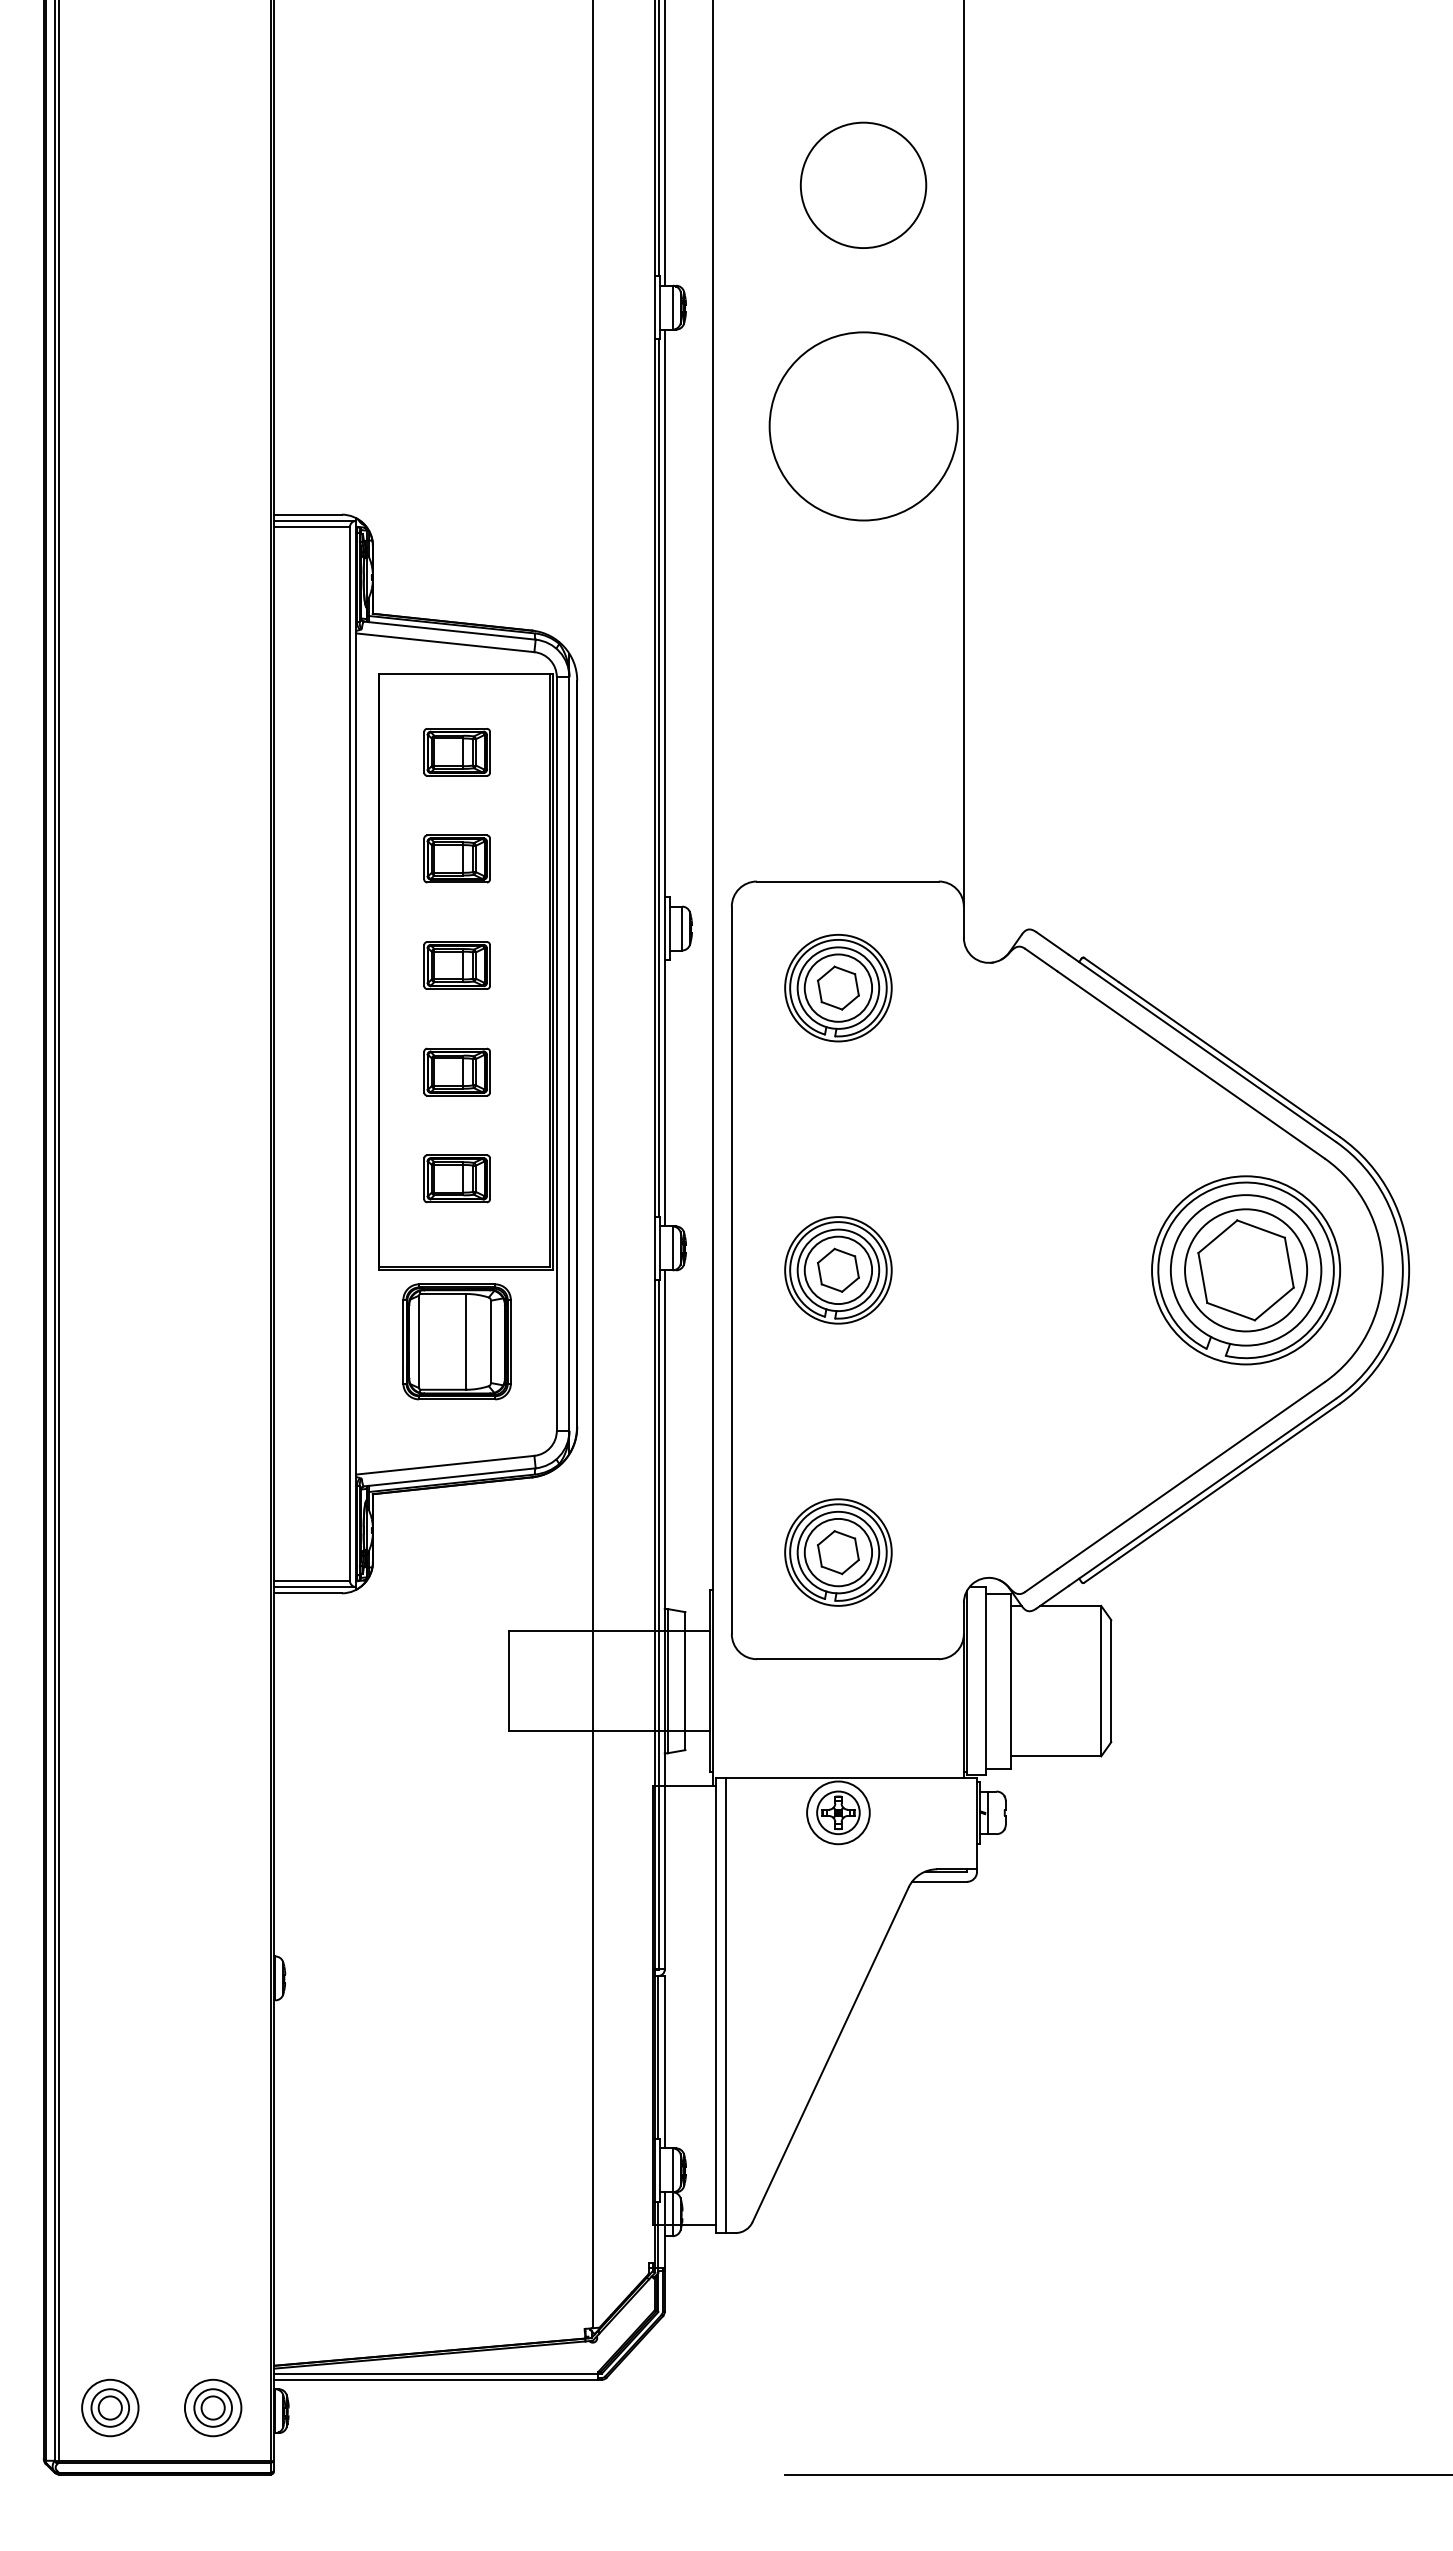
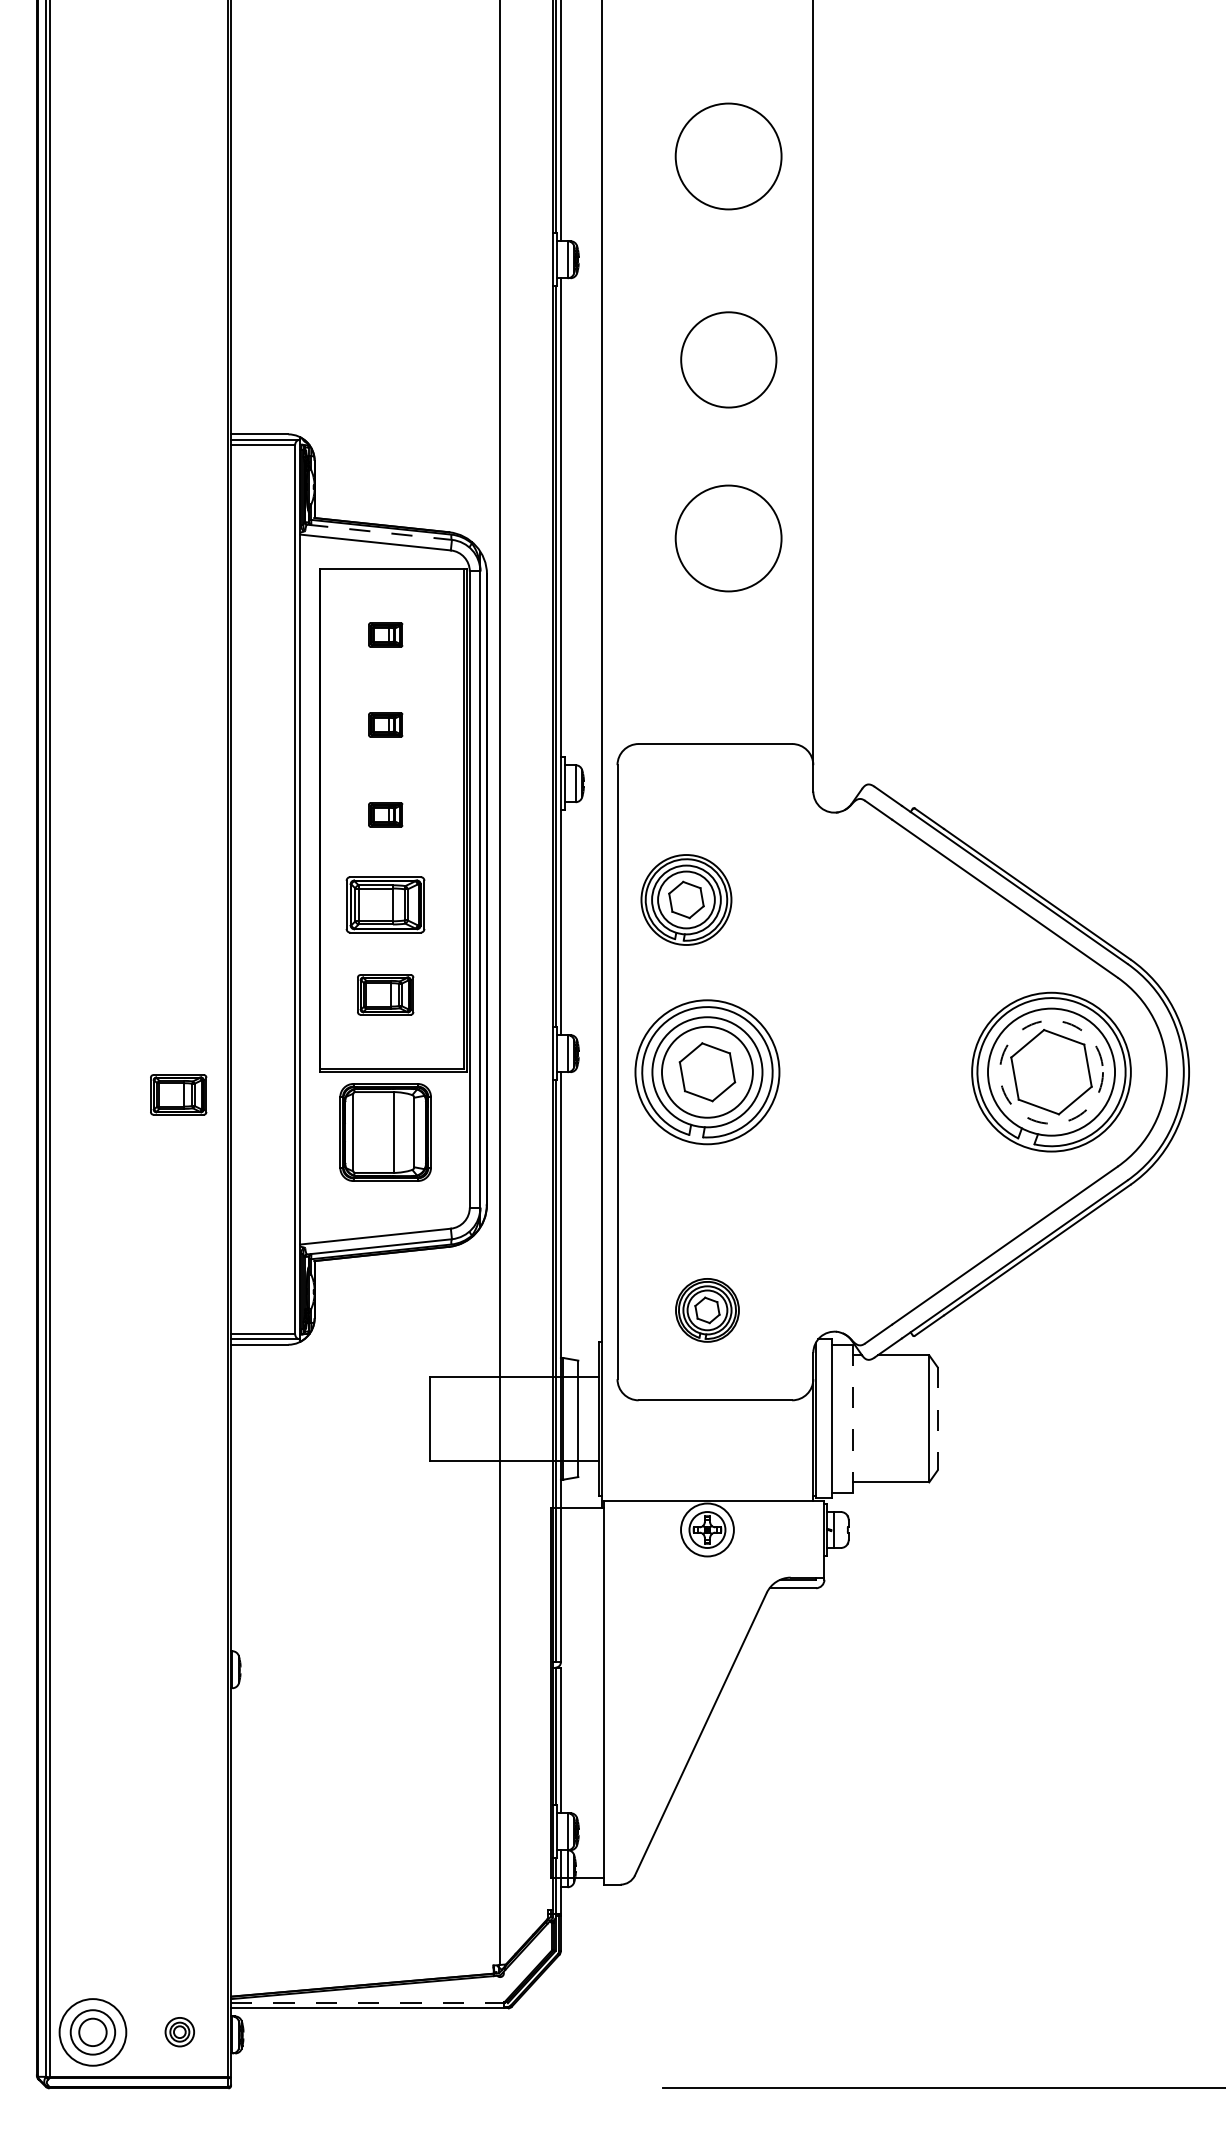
circle: (863, 425) -> (728, 359), size x0.6
line: (449, 630) -> (379, 532), solid -> dashed
circle: (863, 638) -> (728, 538), added
part: (456, 751) -> (385, 634), size x0.6
part: (456, 858) -> (385, 724), size x0.6
part: (456, 965) -> (385, 814), size x0.6
part: (838, 987) -> (686, 899), moved
part: (456, 1071) -> (385, 904), size x1.4
part: (838, 1269) -> (707, 1071), size x1.6
circle: (1246, 1269) -> (1051, 1071), solid -> dashed
part: (211, 1296) -> (178, 1094), added
part: (838, 1552) -> (707, 1310), size x0.7
line: (1111, 1680) -> (937, 1418), solid -> dashed
line: (1011, 1681) -> (853, 1419), solid -> dashed
line: (725, 2005) -> (612, 1692), removed
line: (439, 2373) -> (370, 2003), solid -> dashed
part: (109, 2407) -> (92, 2031), size x1.4
part: (212, 2407) -> (179, 2031), size x0.6

